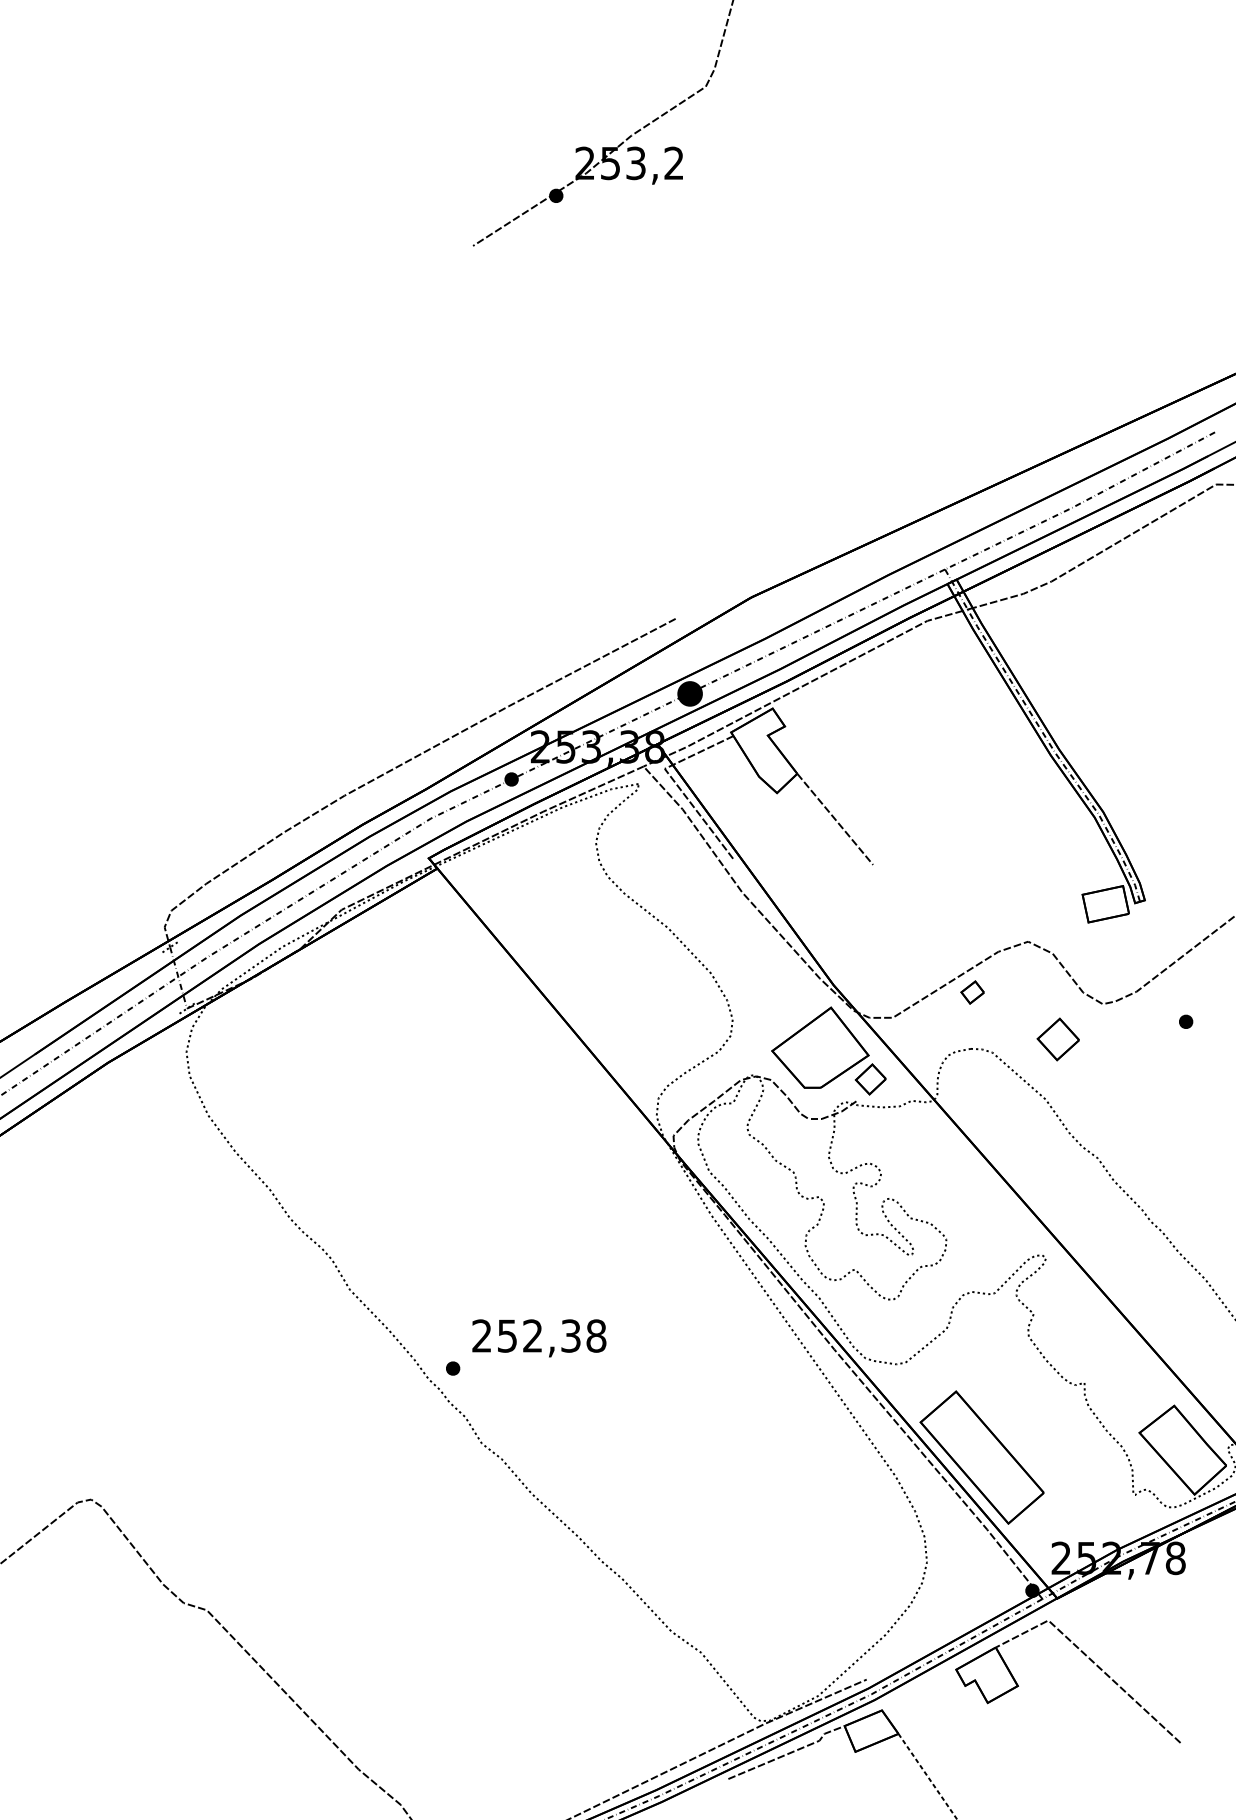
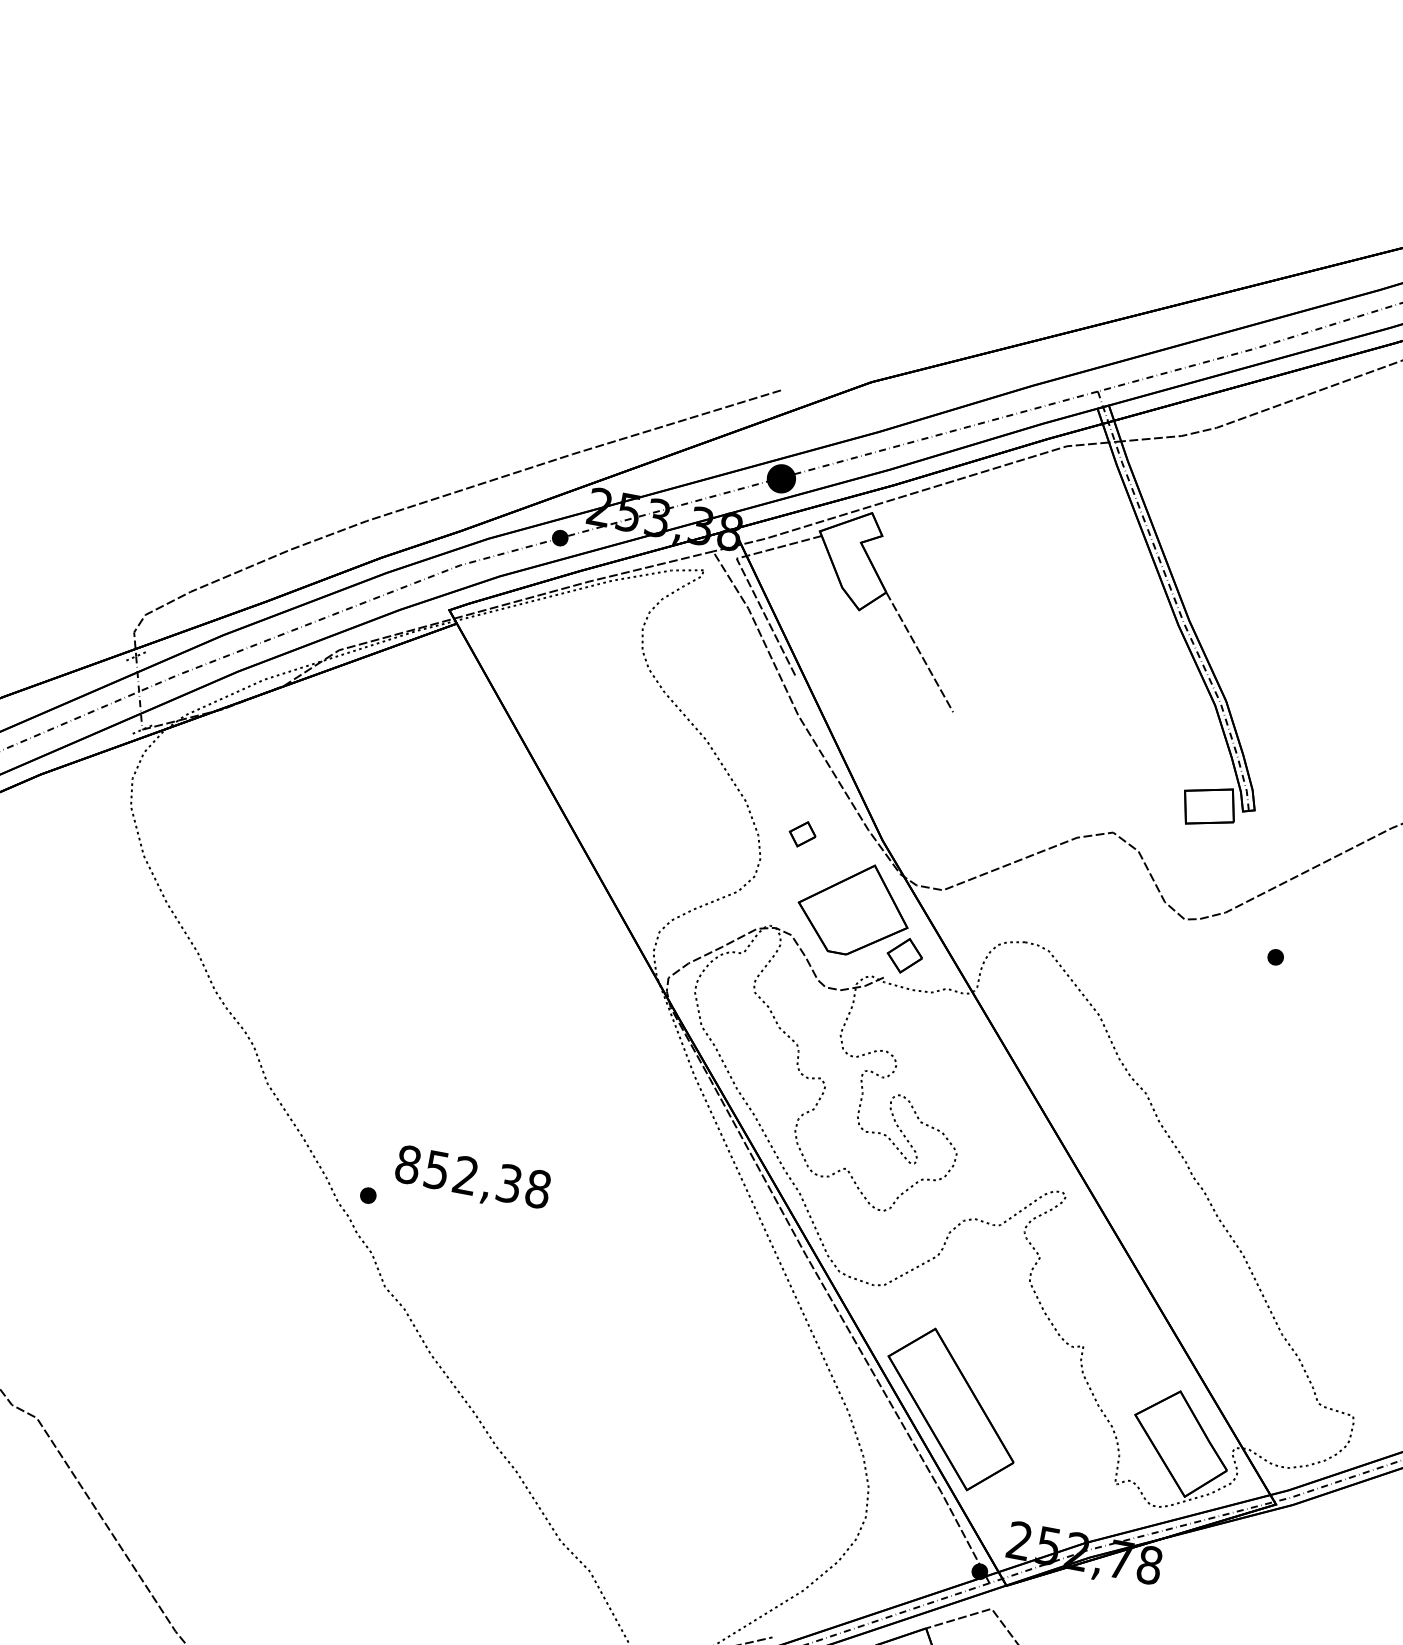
part: (972, 992) -> (802, 834), moved
part: (1057, 1039) -> (1125, 950), removed
text: (482, 1335) -> (408, 1164), 252,38 -> 852,38

